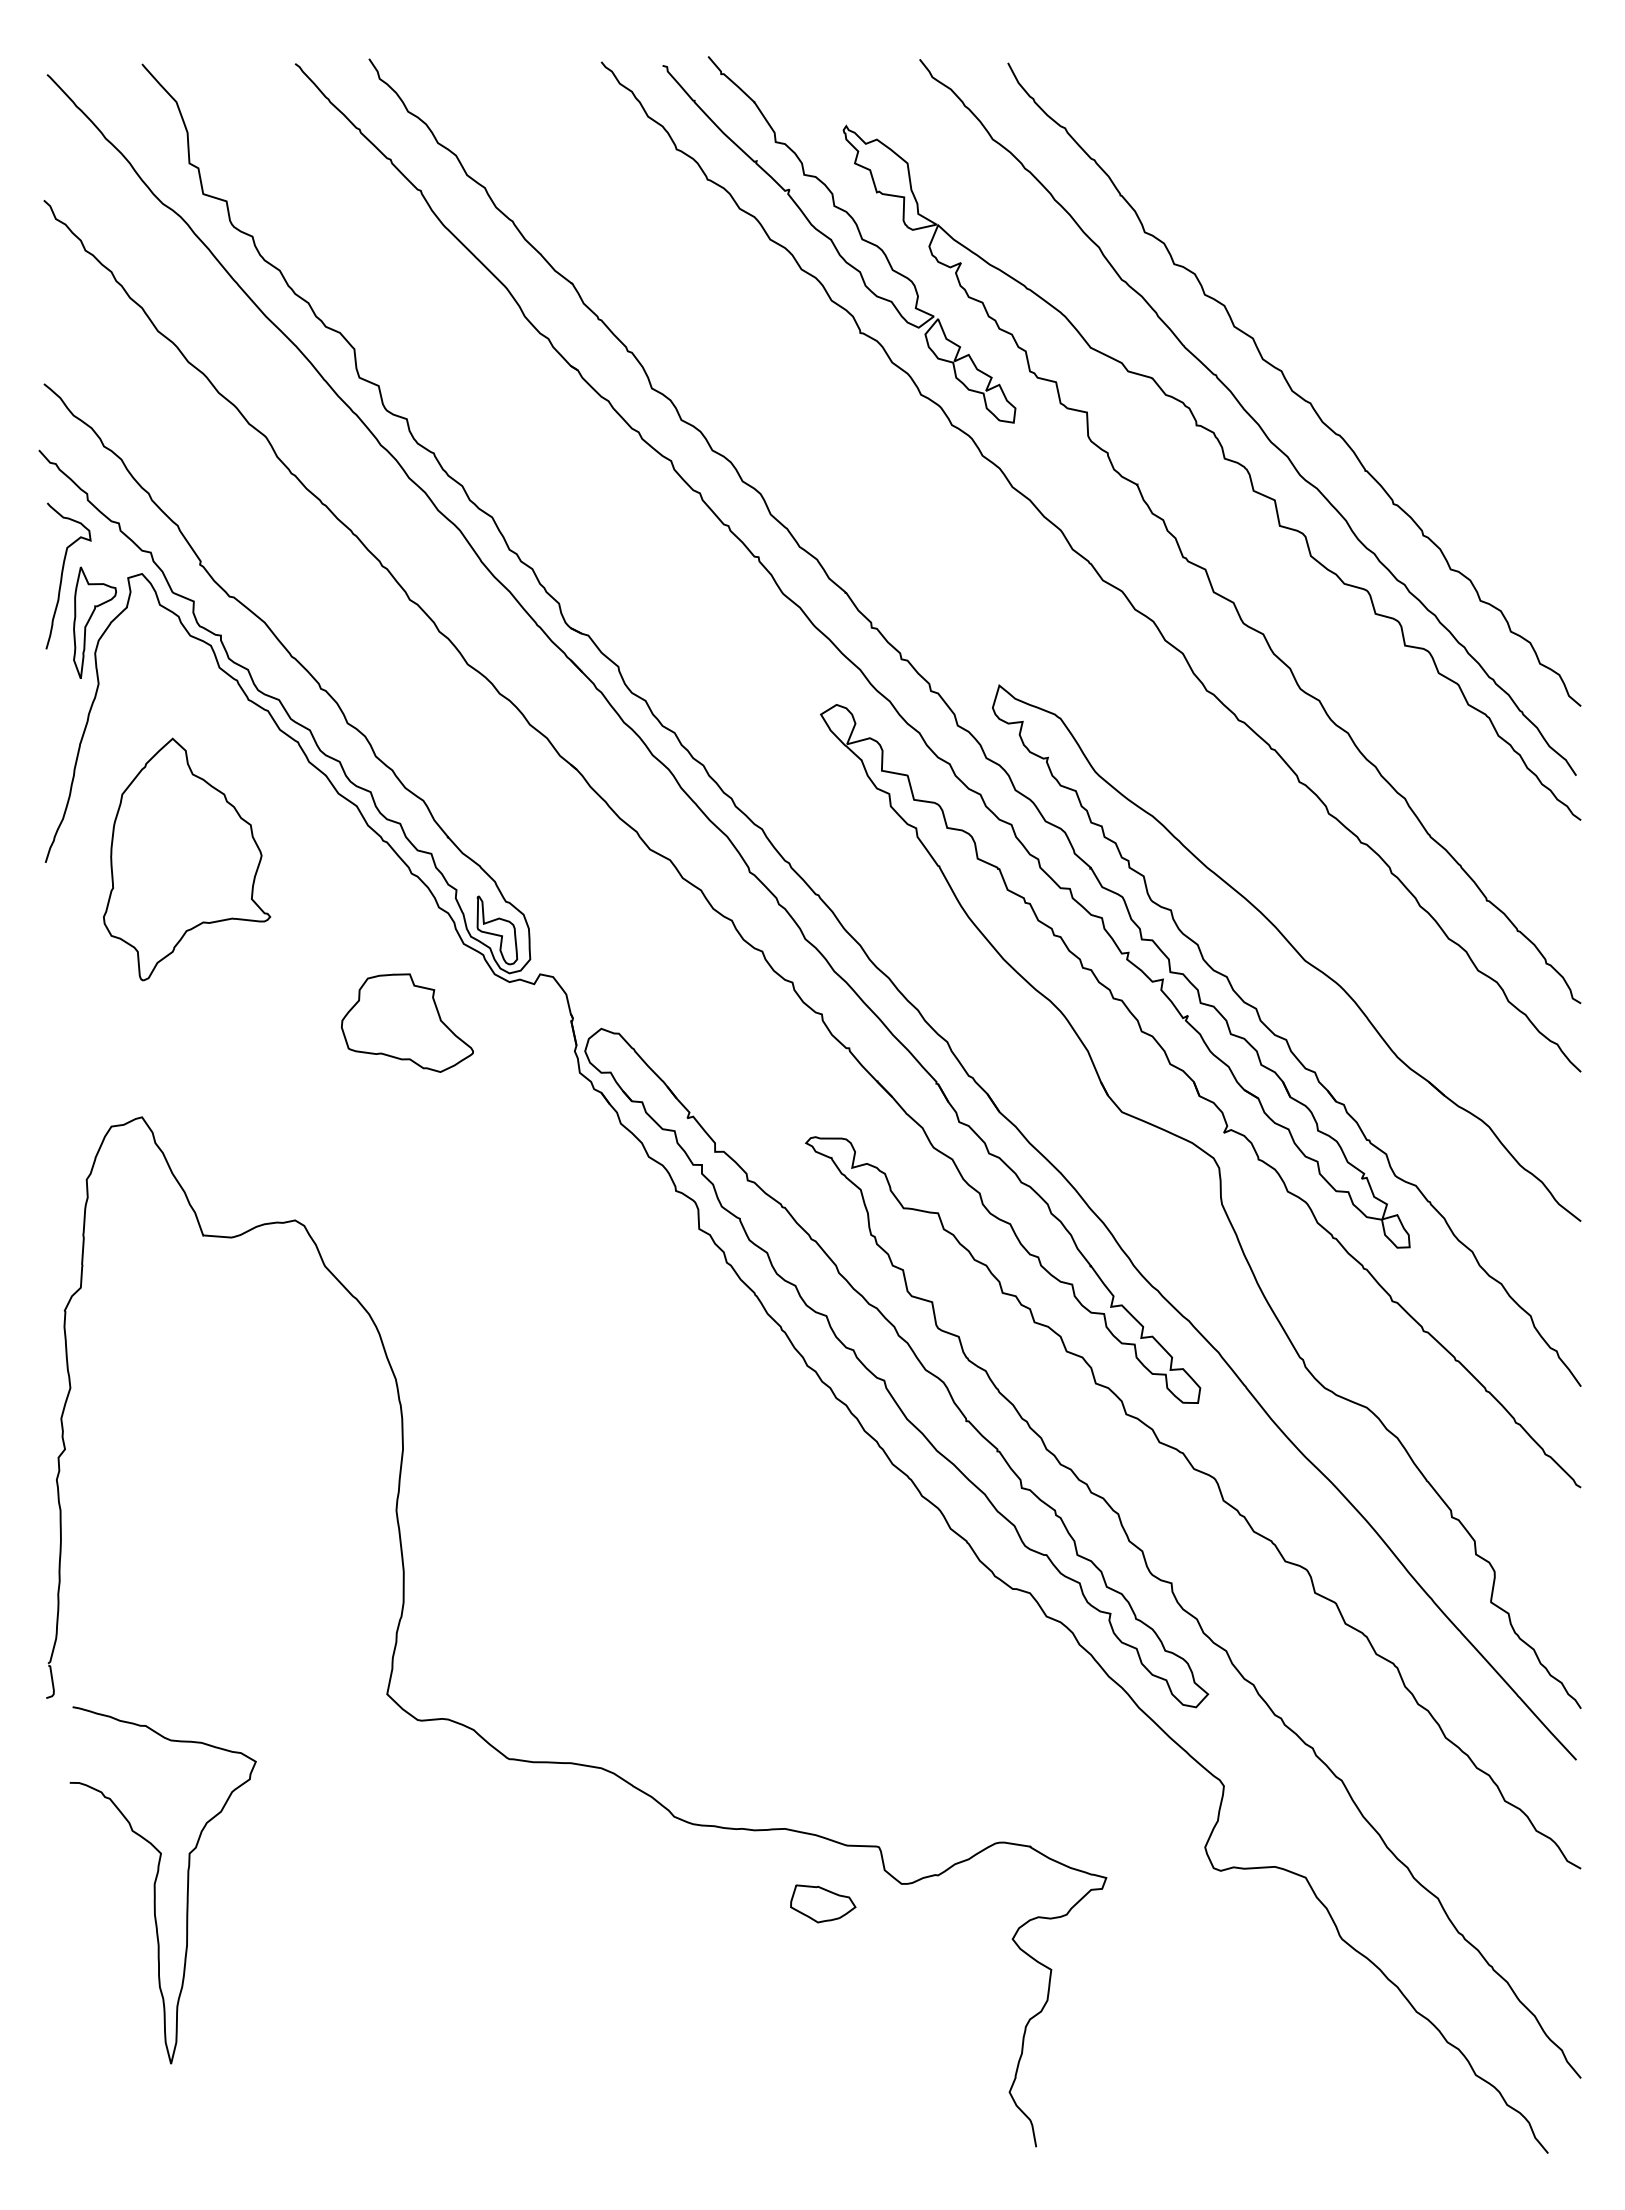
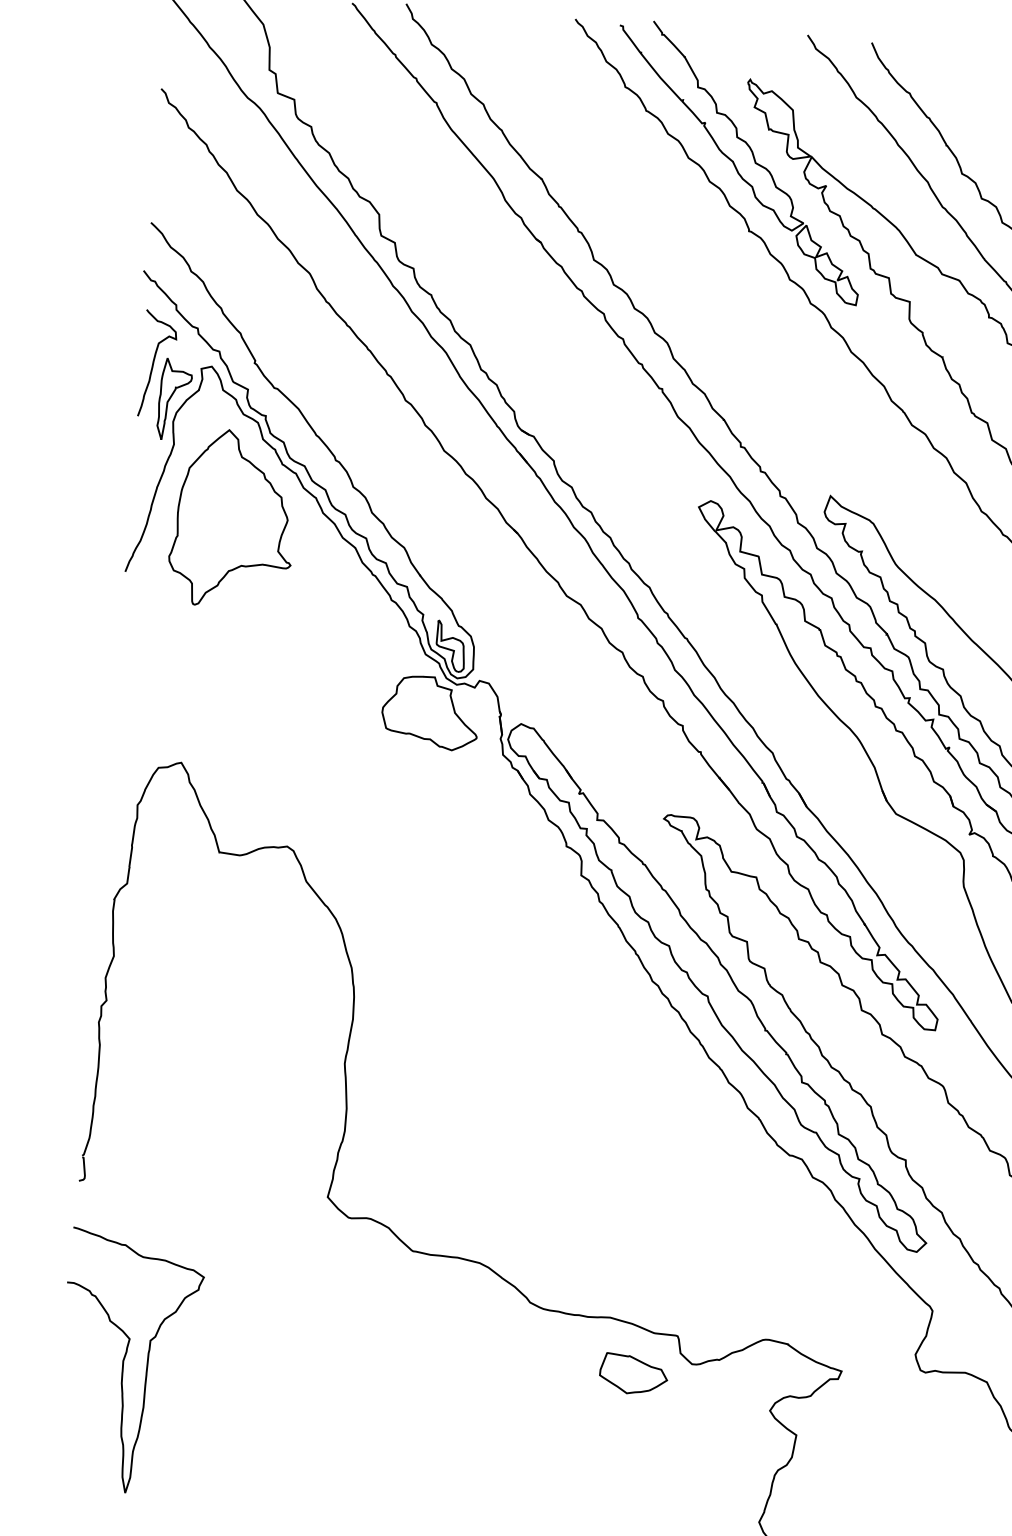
part: (187, 859) -> (233, 519), moved
part: (406, 1022) -> (429, 712), moved
curve: (156, 1882) -> (124, 1359), moved
part: (823, 1903) -> (634, 1374), size x1.43

